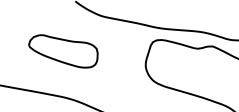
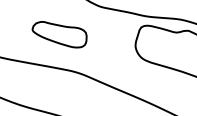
part: (63, 51) -> (59, 34), moved

